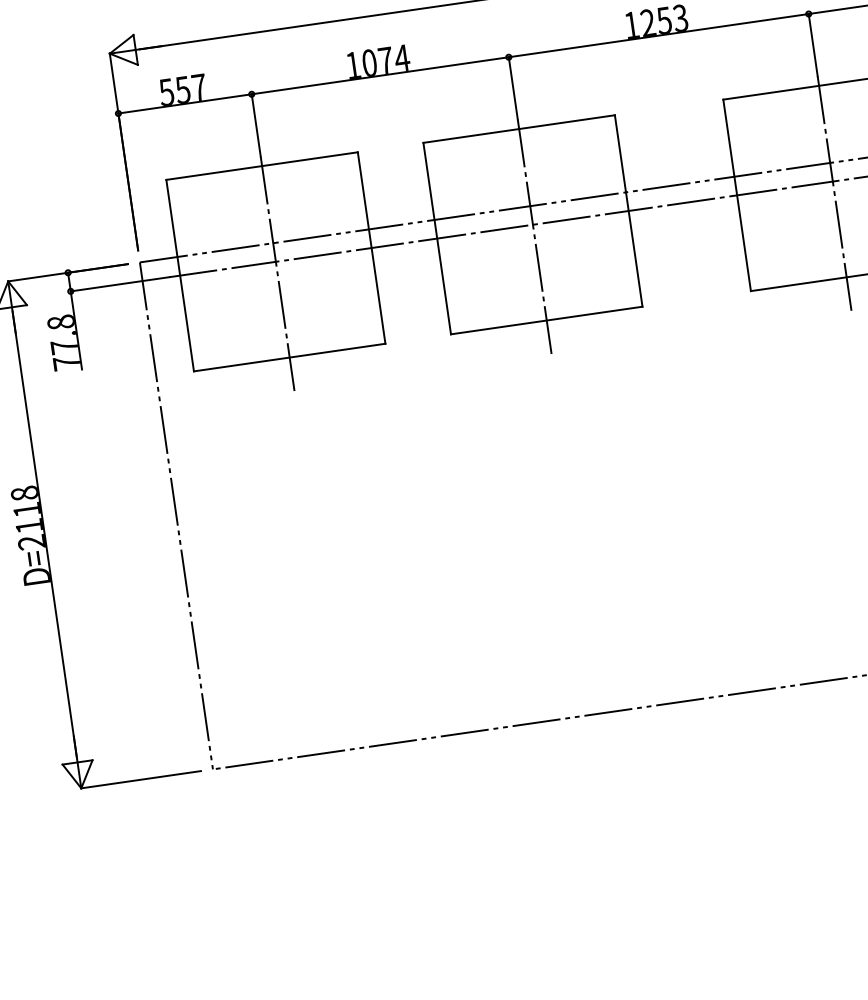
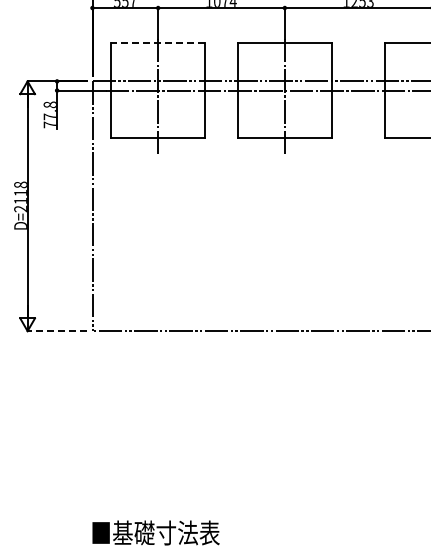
line: (260, 166) -> (157, 43), solid -> dashed
line: (142, 780) -> (57, 331), solid -> dashed

